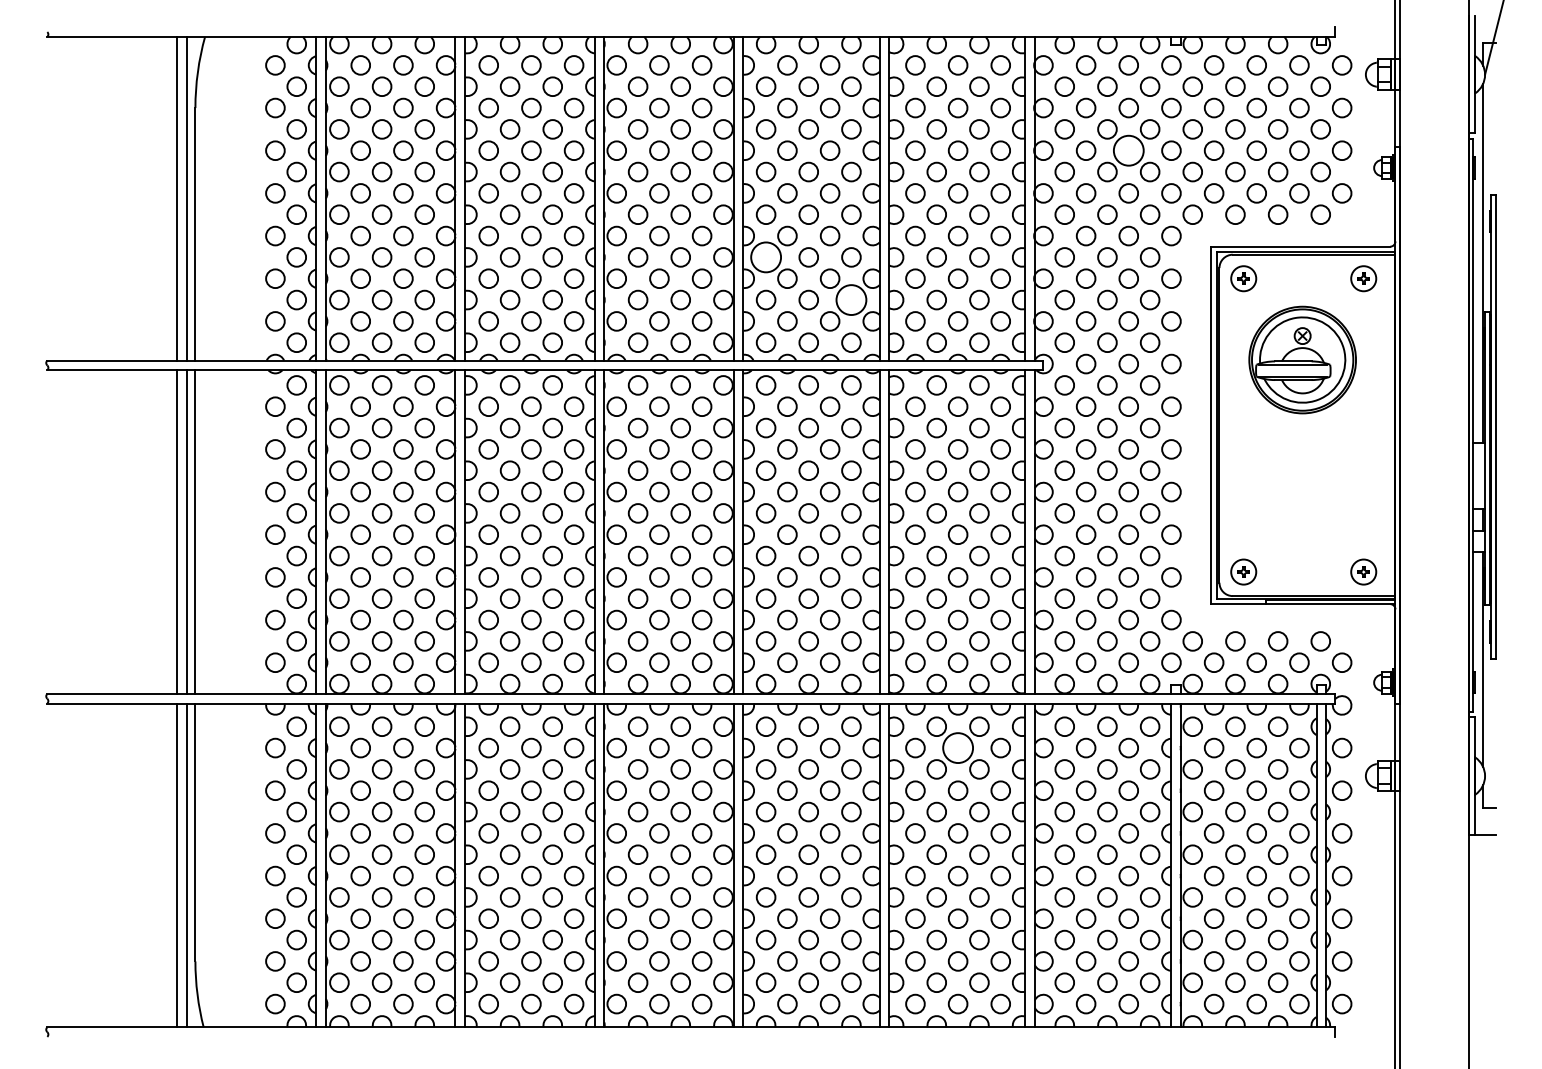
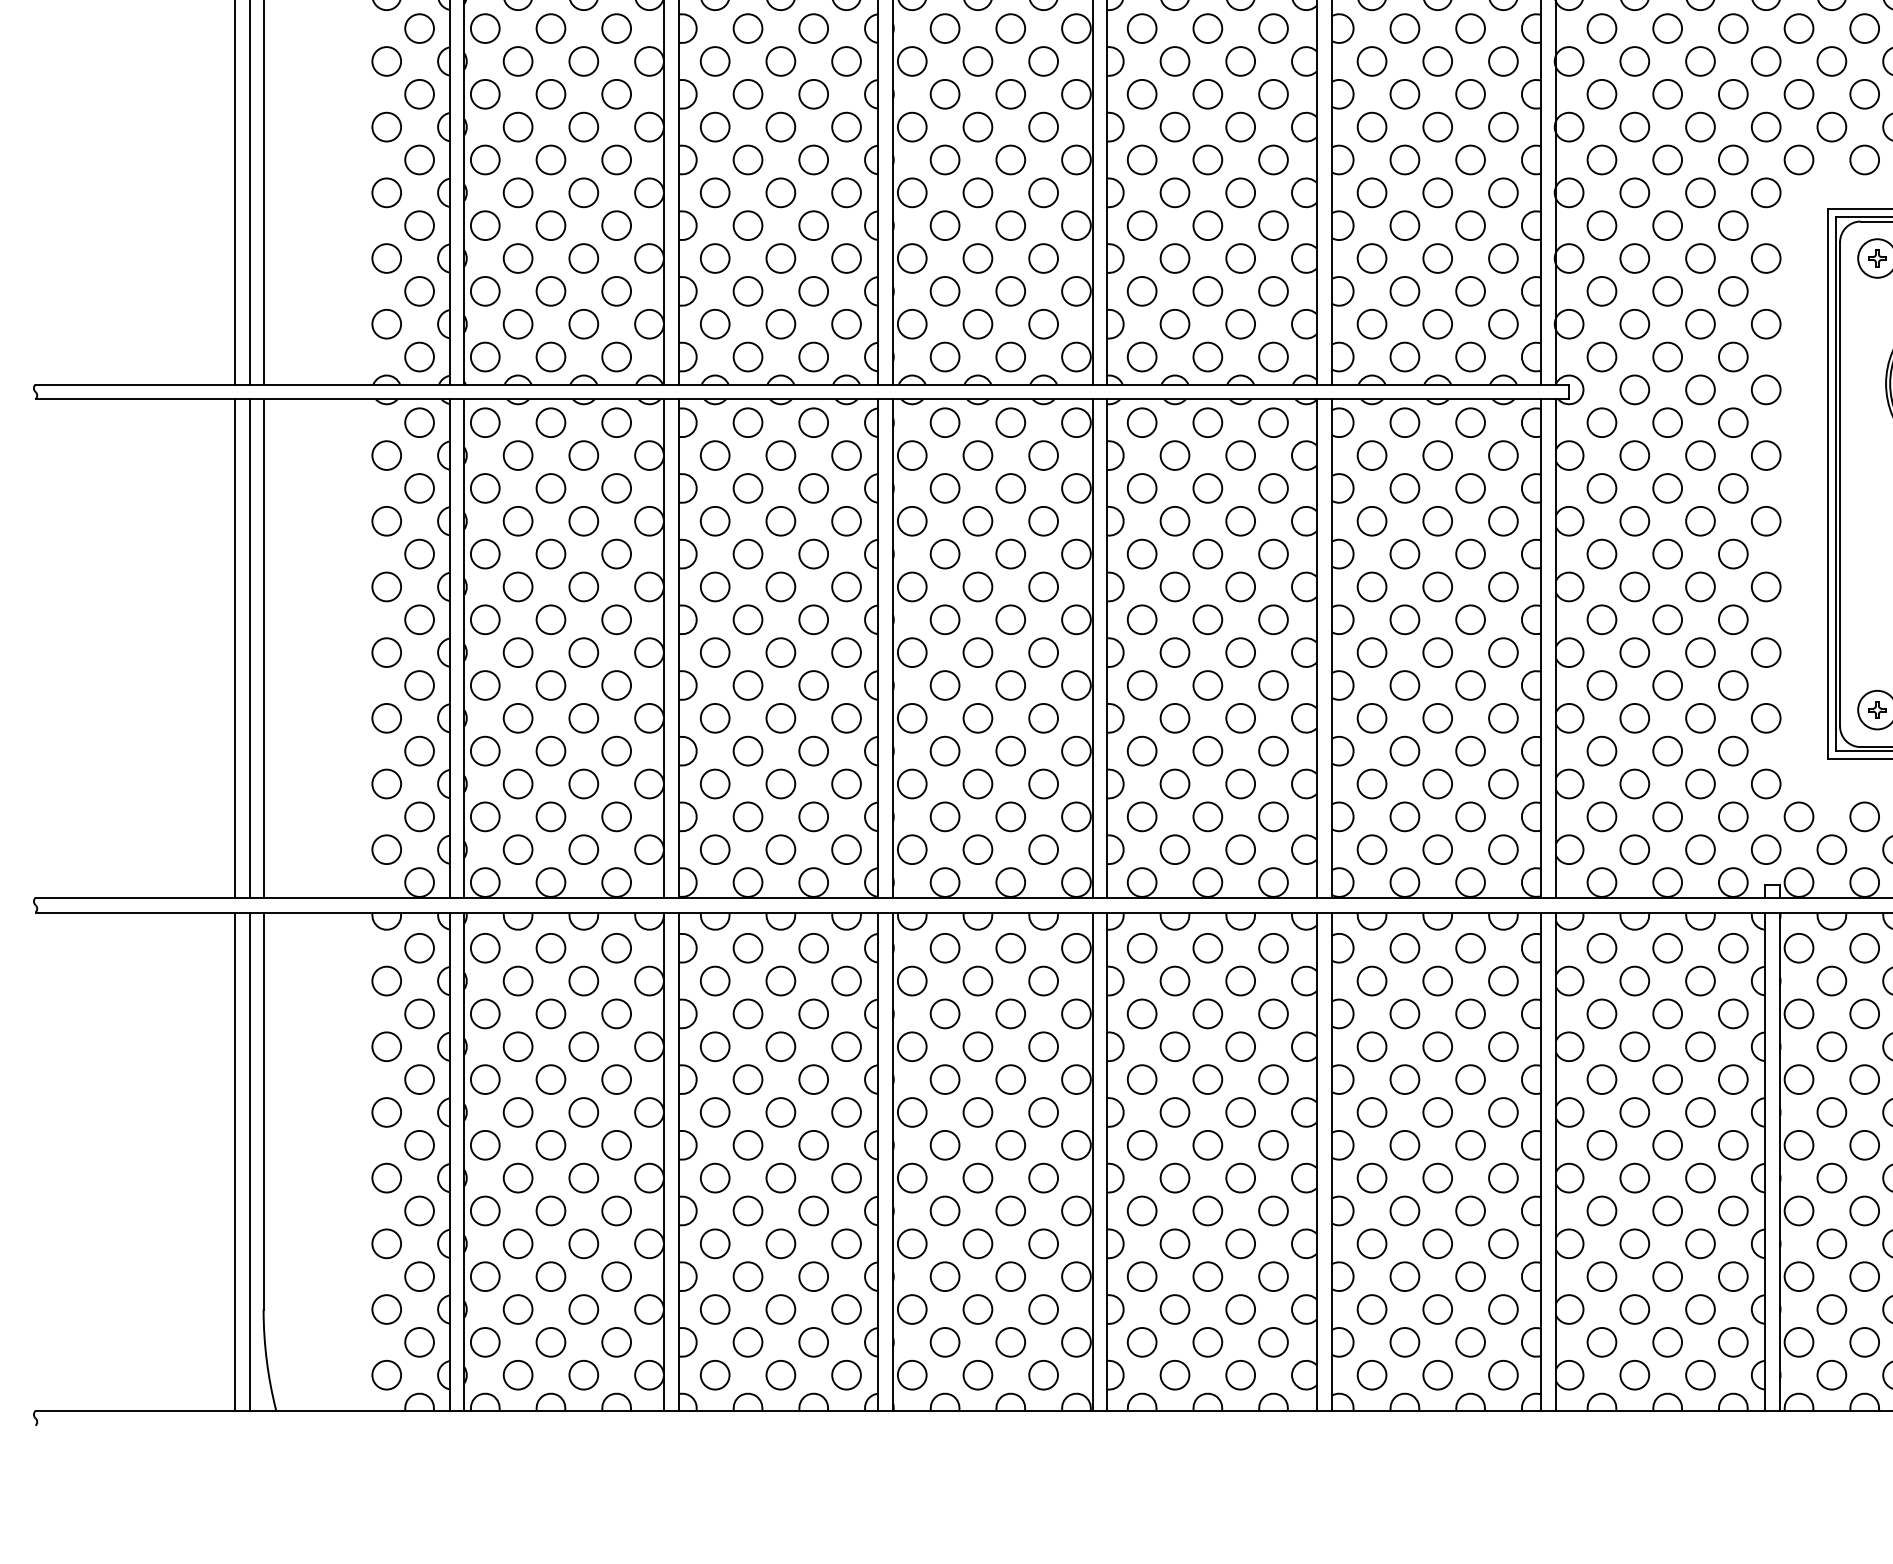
circle: (1128, 150) -> (1700, 61), size x0.62
circle: (765, 257) -> (1141, 225), size x0.62
circle: (851, 299) -> (1273, 290), size x0.62
circle: (957, 747) -> (1436, 980), size x0.62

